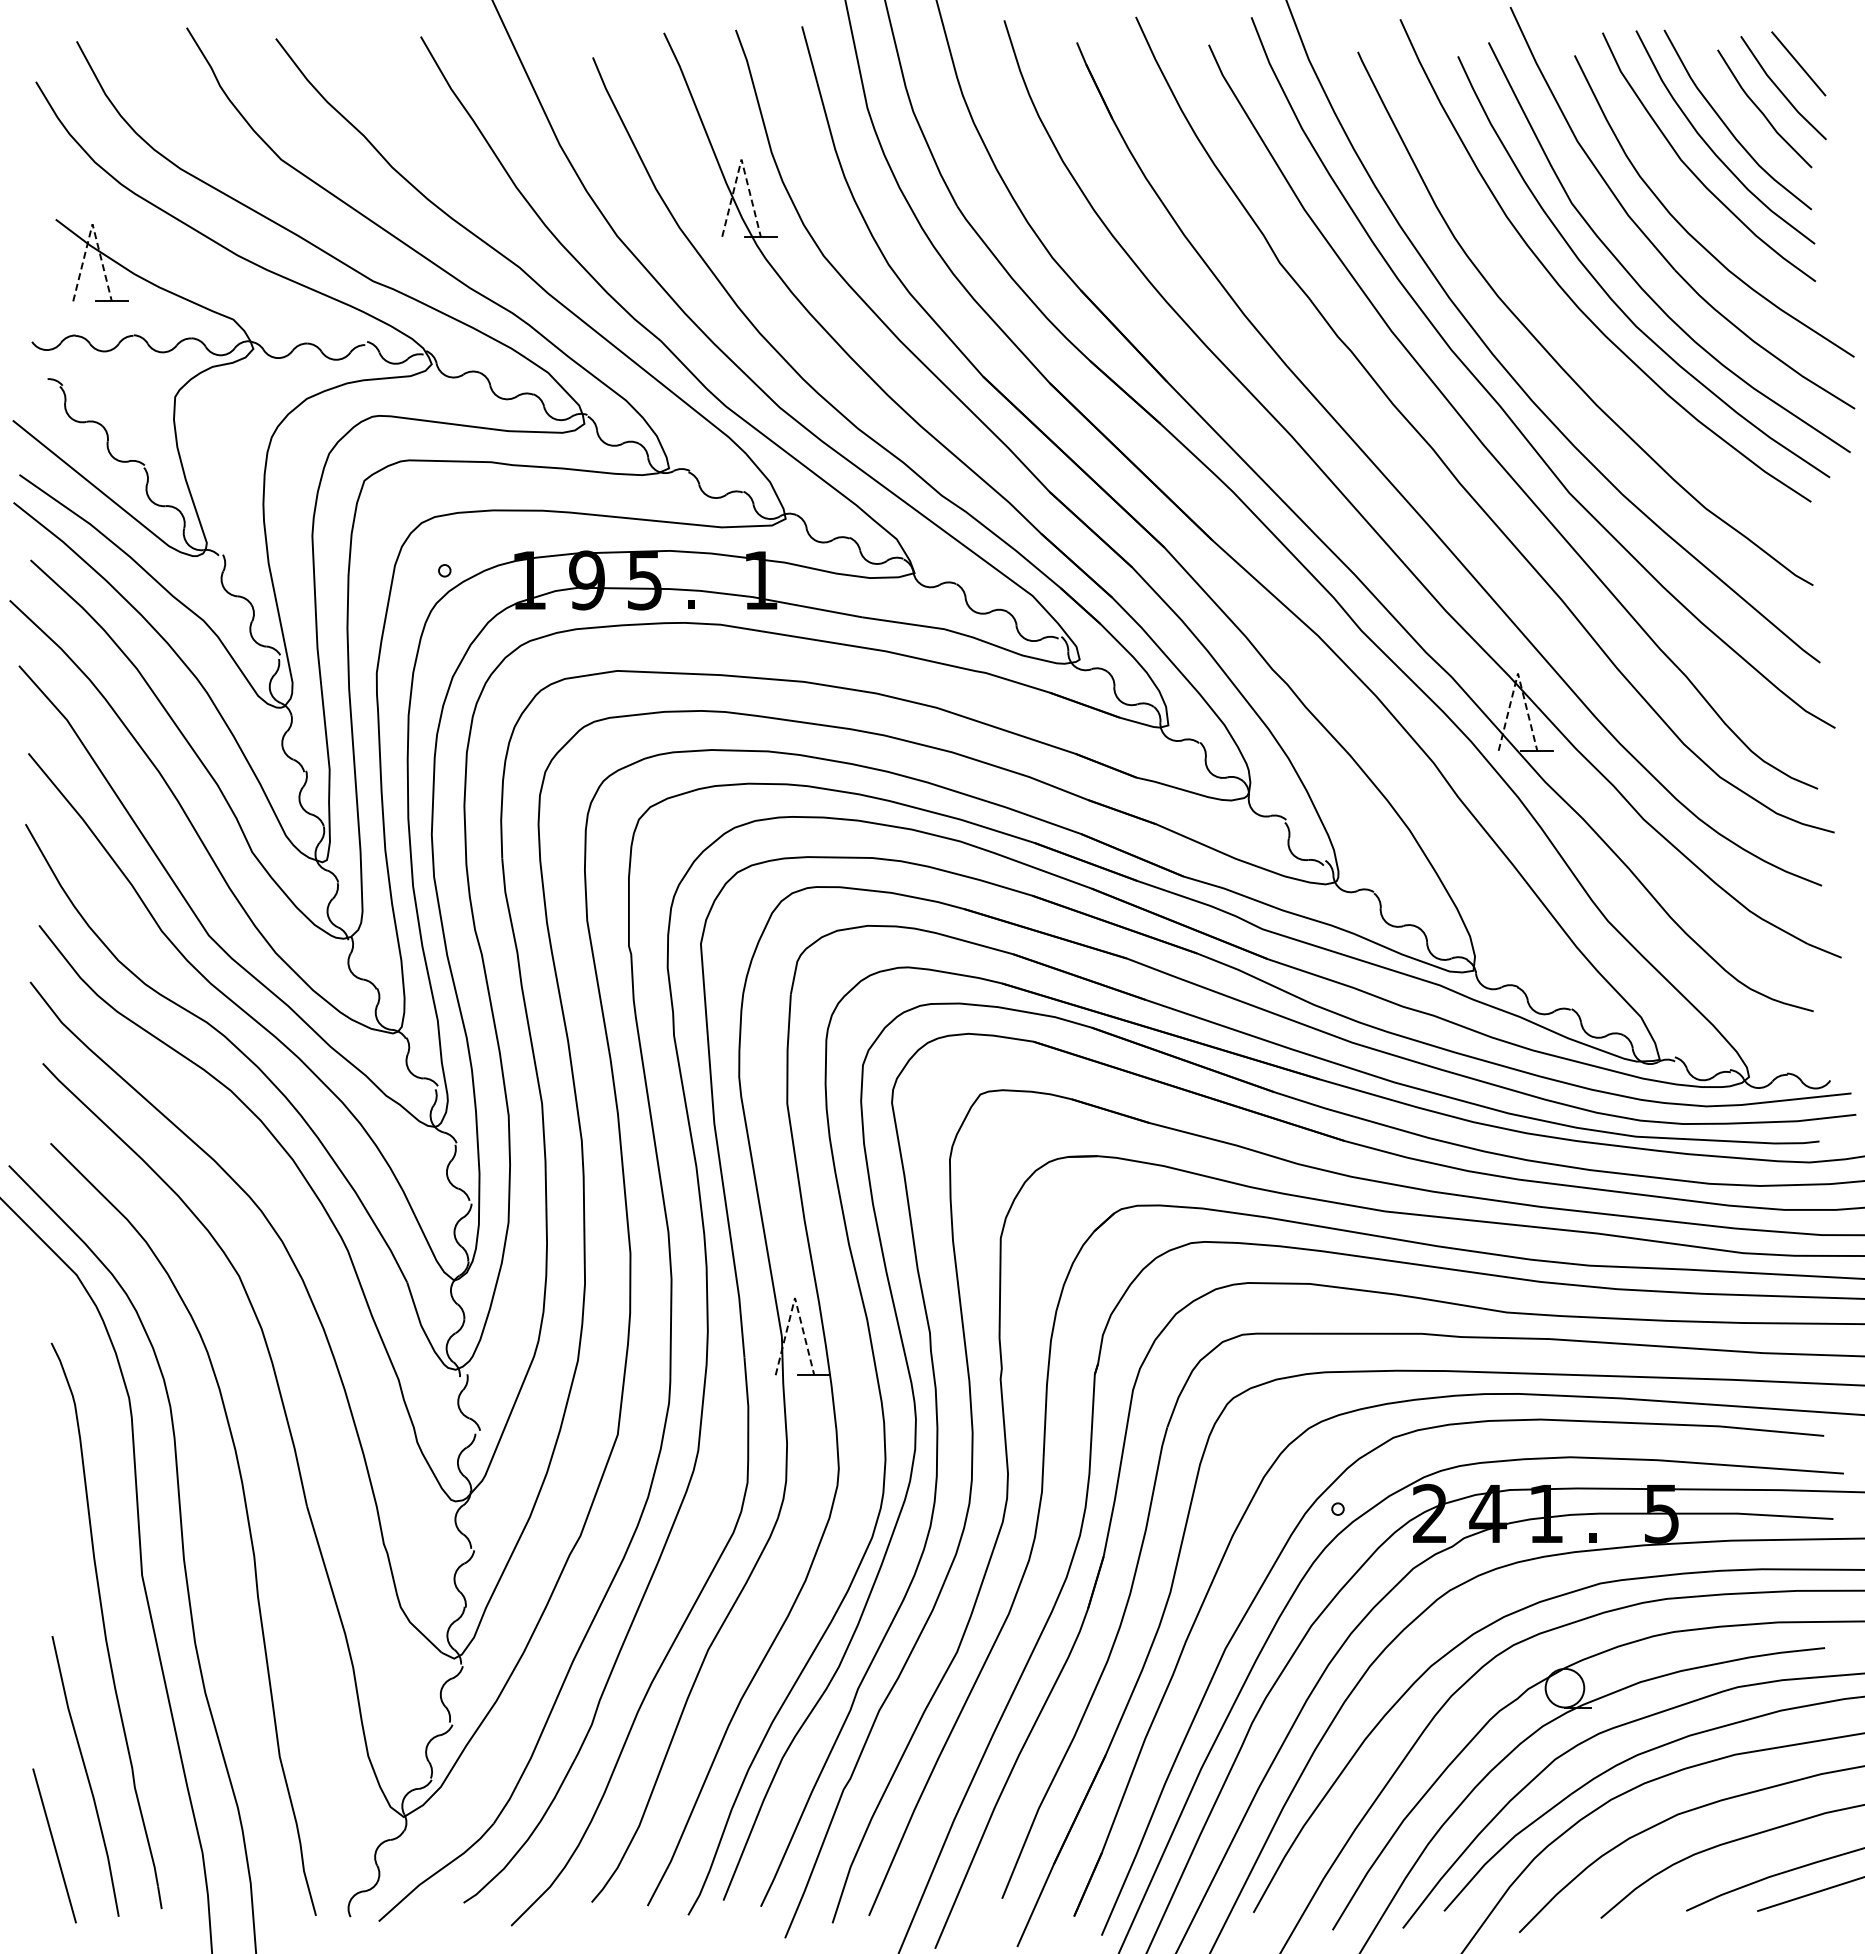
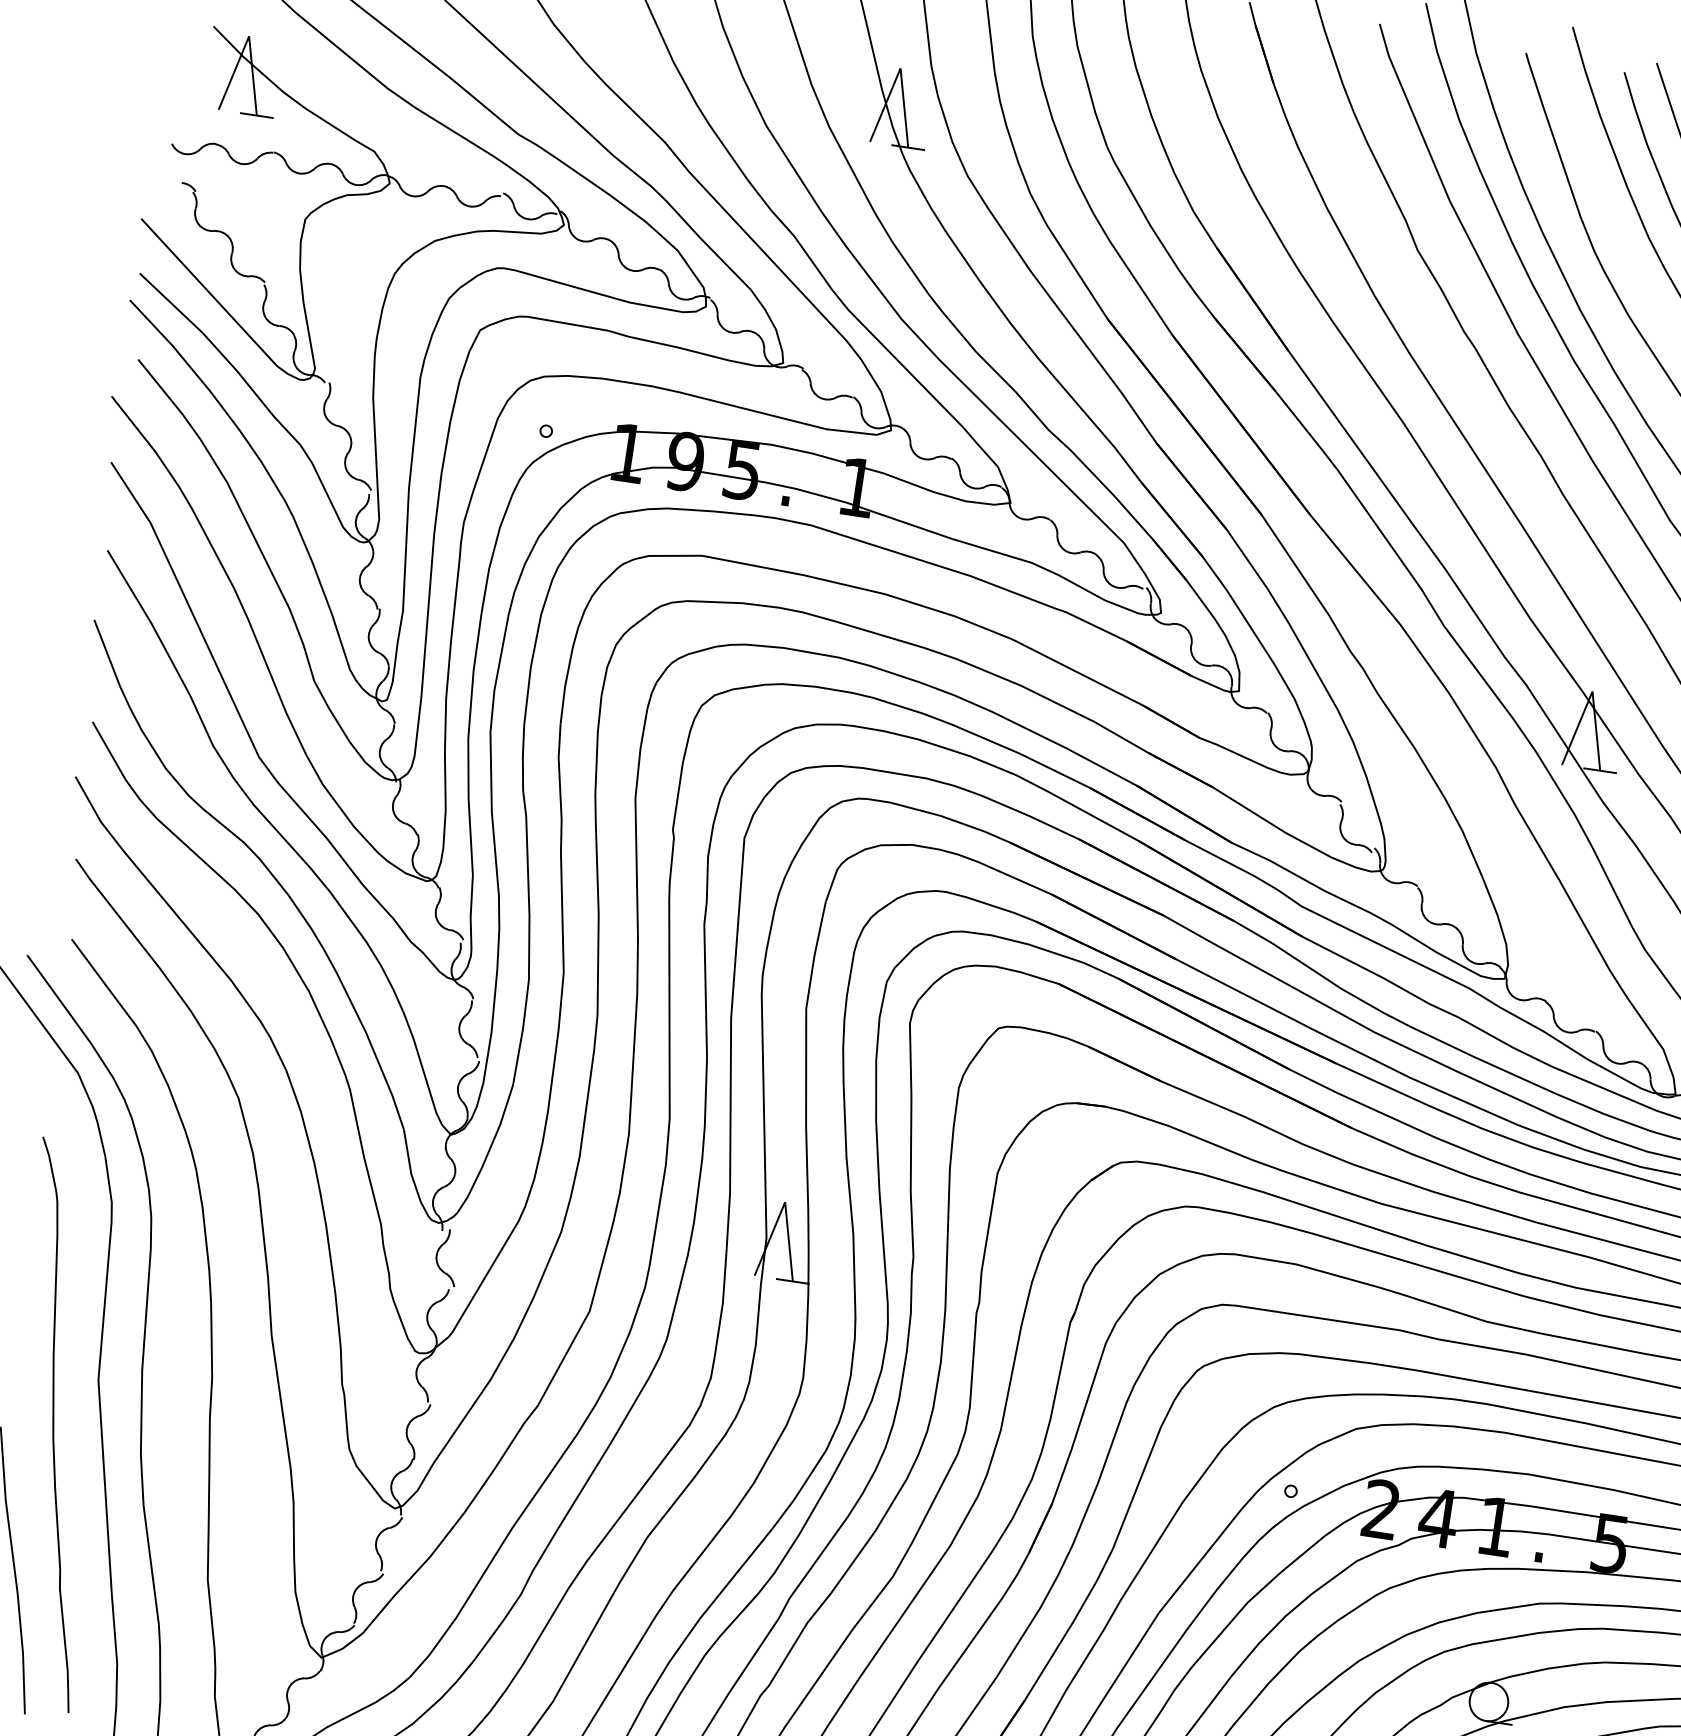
line: (741, 159) -> (900, 68), dashed -> solid
line: (92, 224) -> (249, 36), dashed -> solid
line: (1517, 673) -> (1592, 691), dashed -> solid
line: (795, 1297) -> (785, 1201), dashed -> solid

